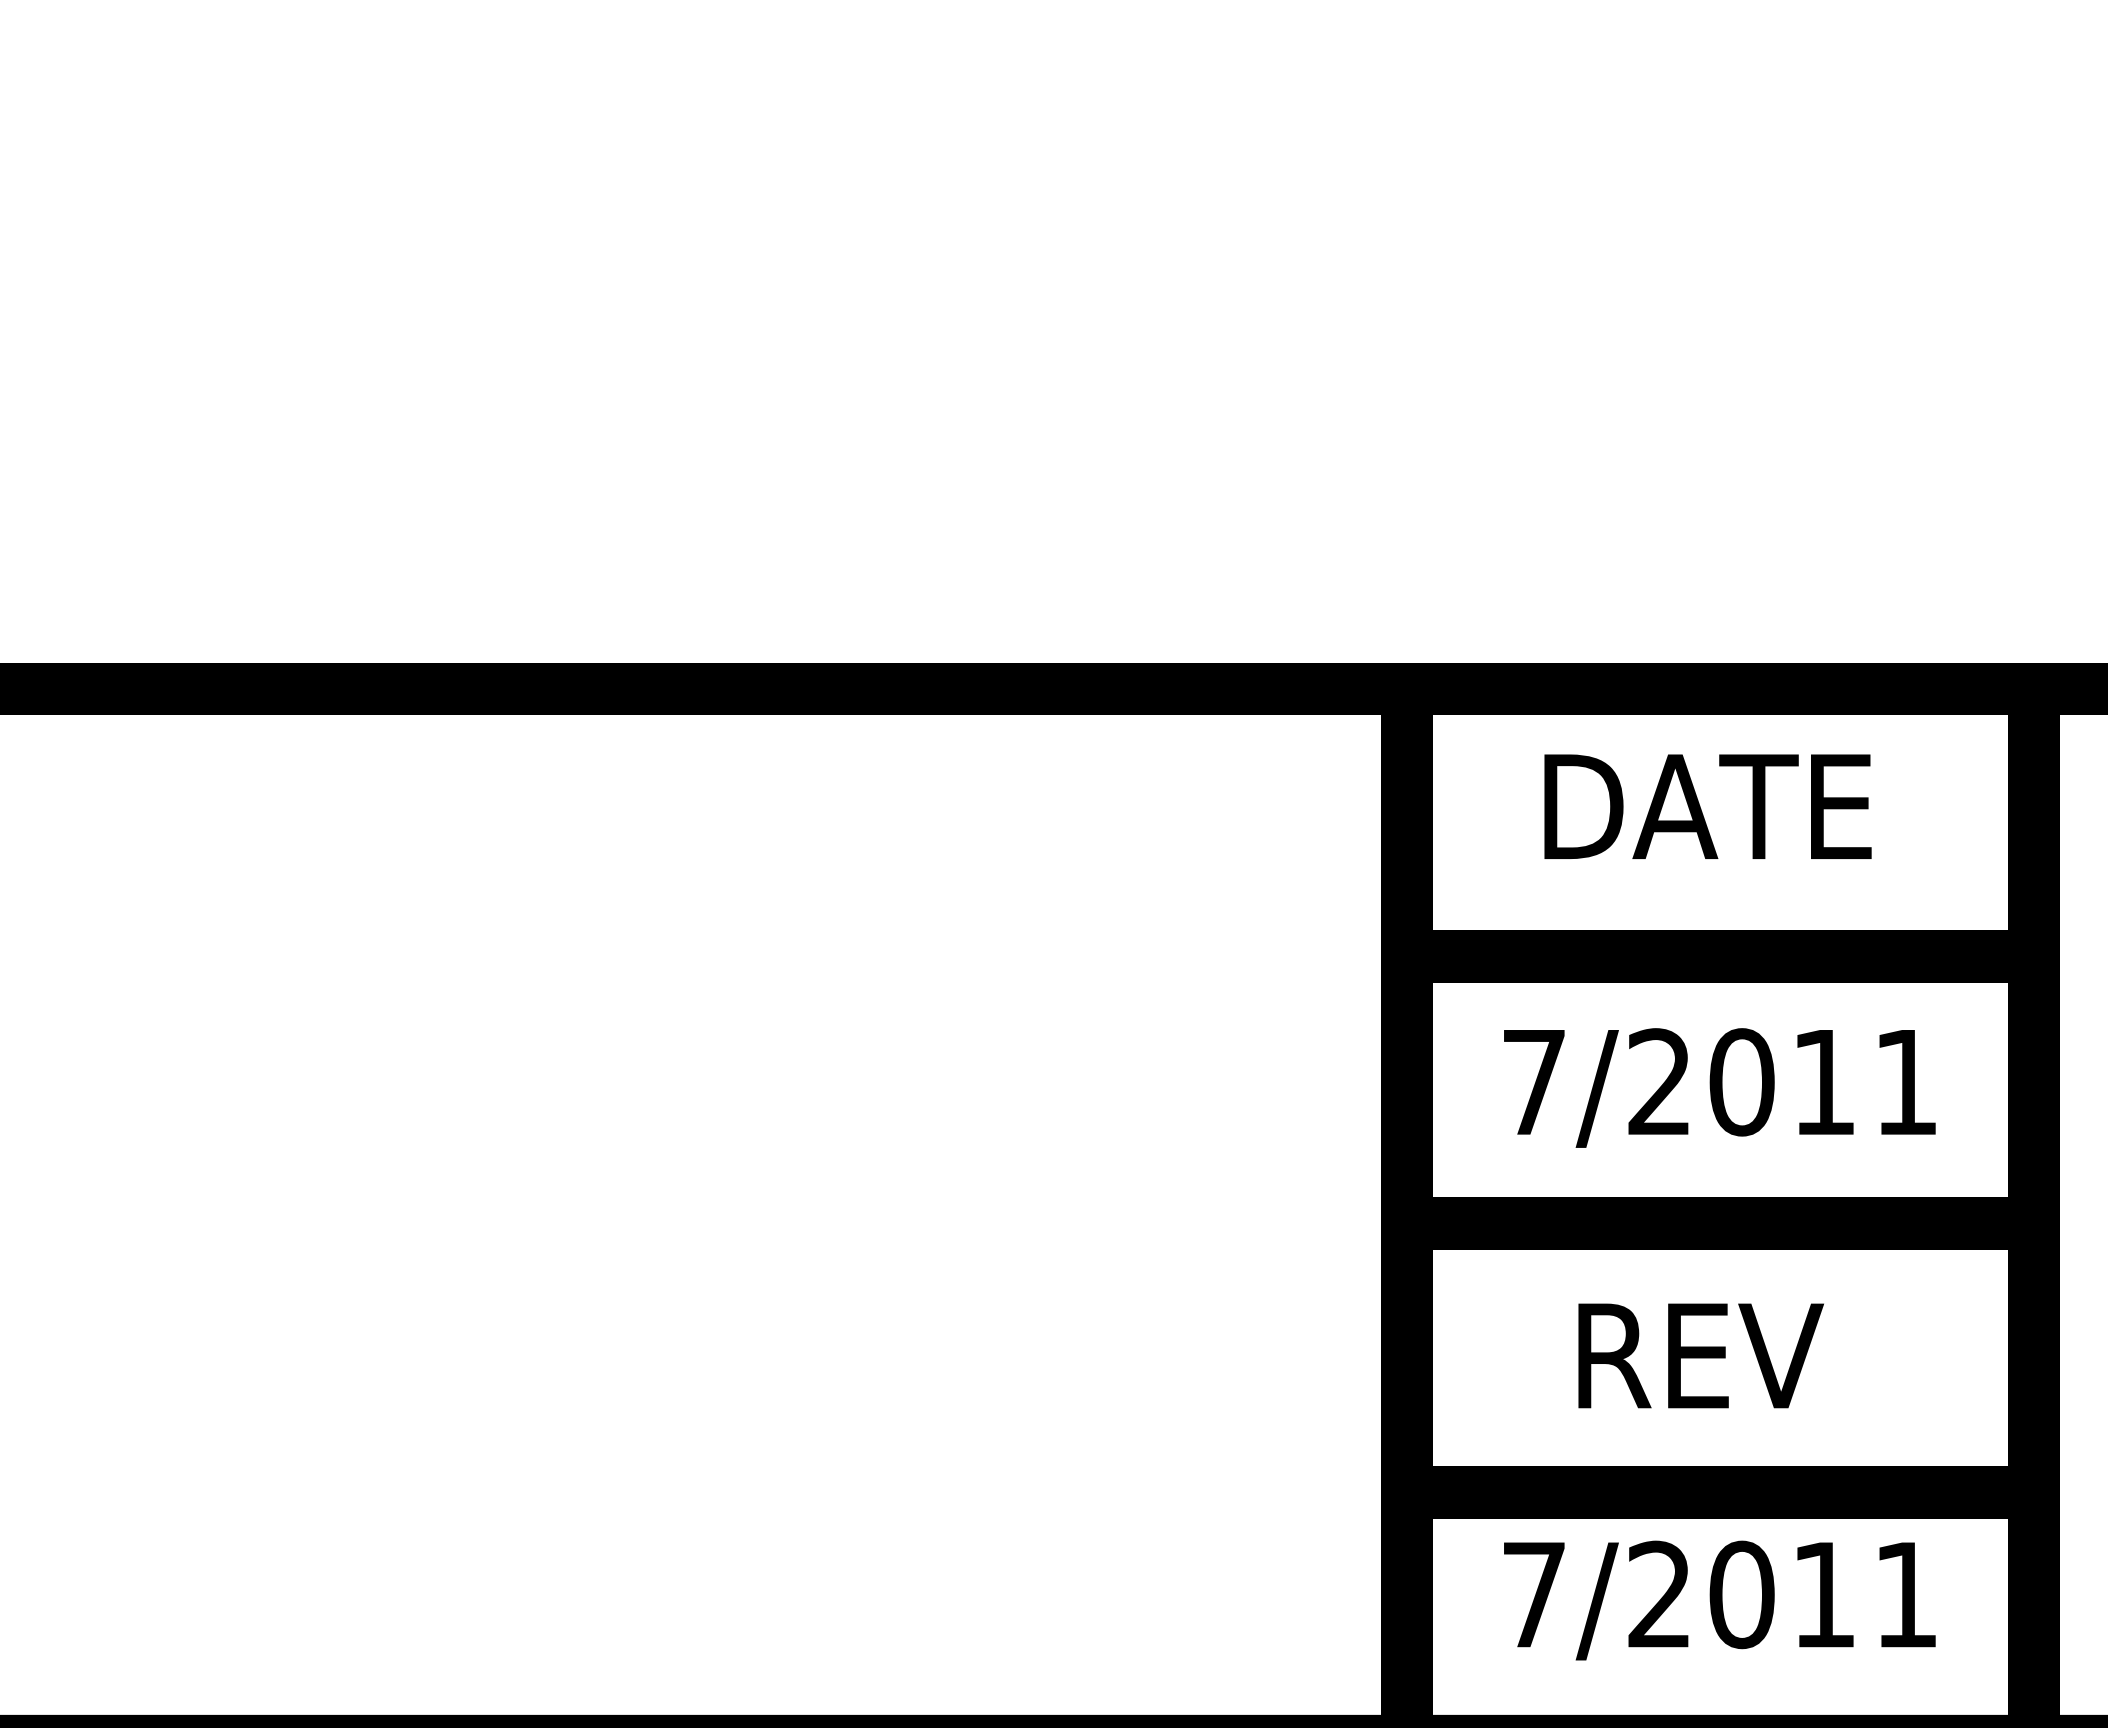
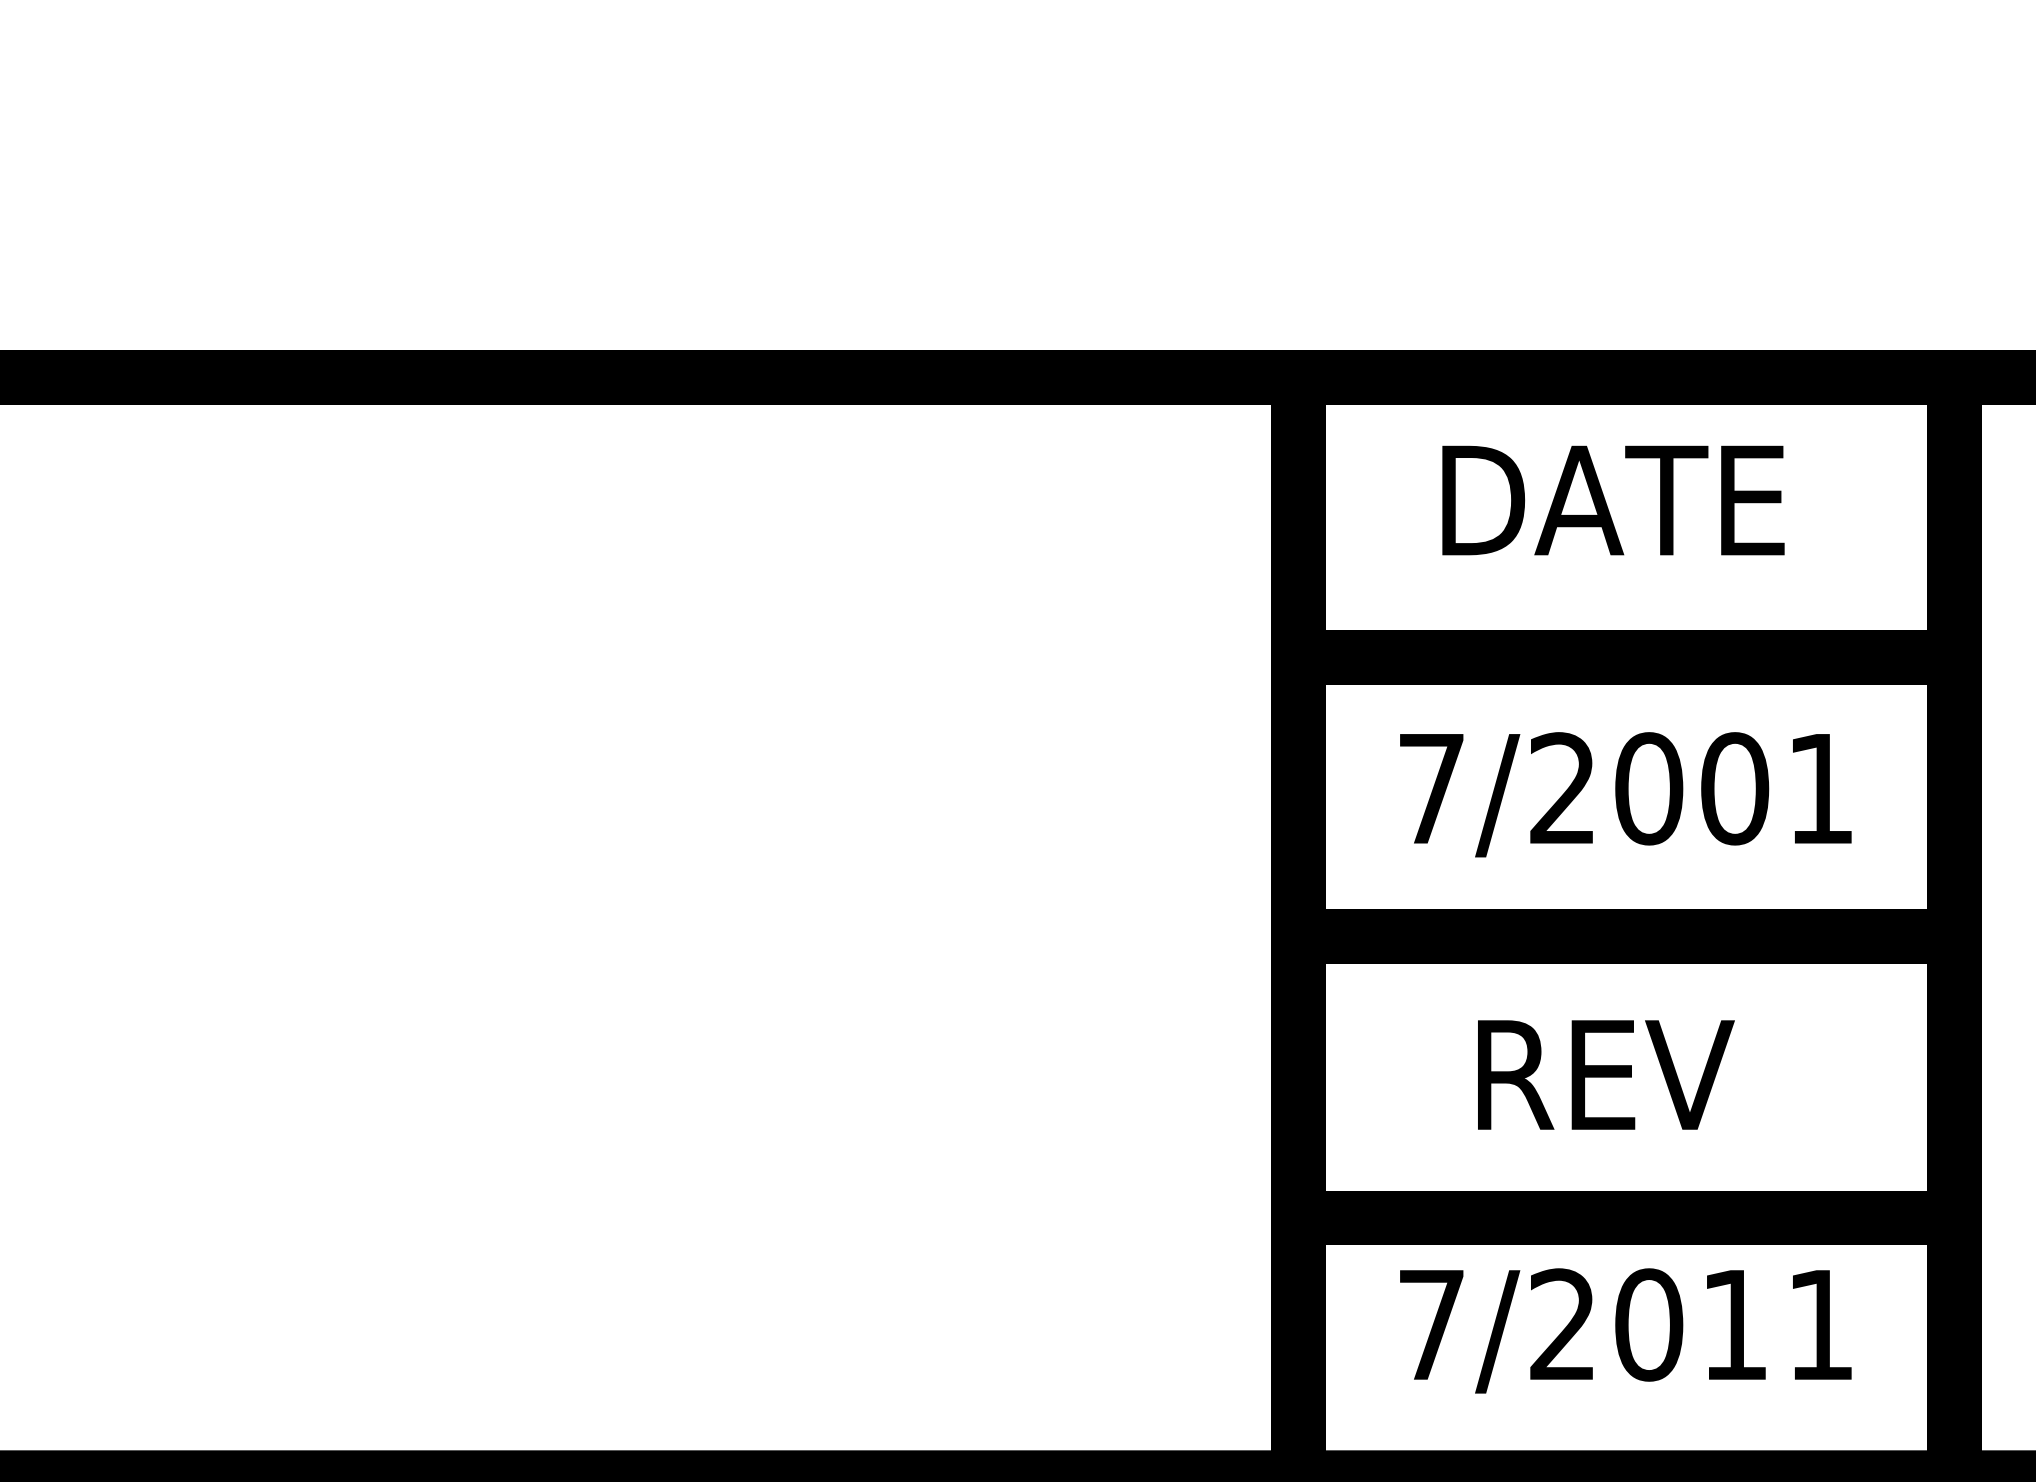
text: (1823, 1082) -> (1734, 788), 7/2011 -> 7/2001

